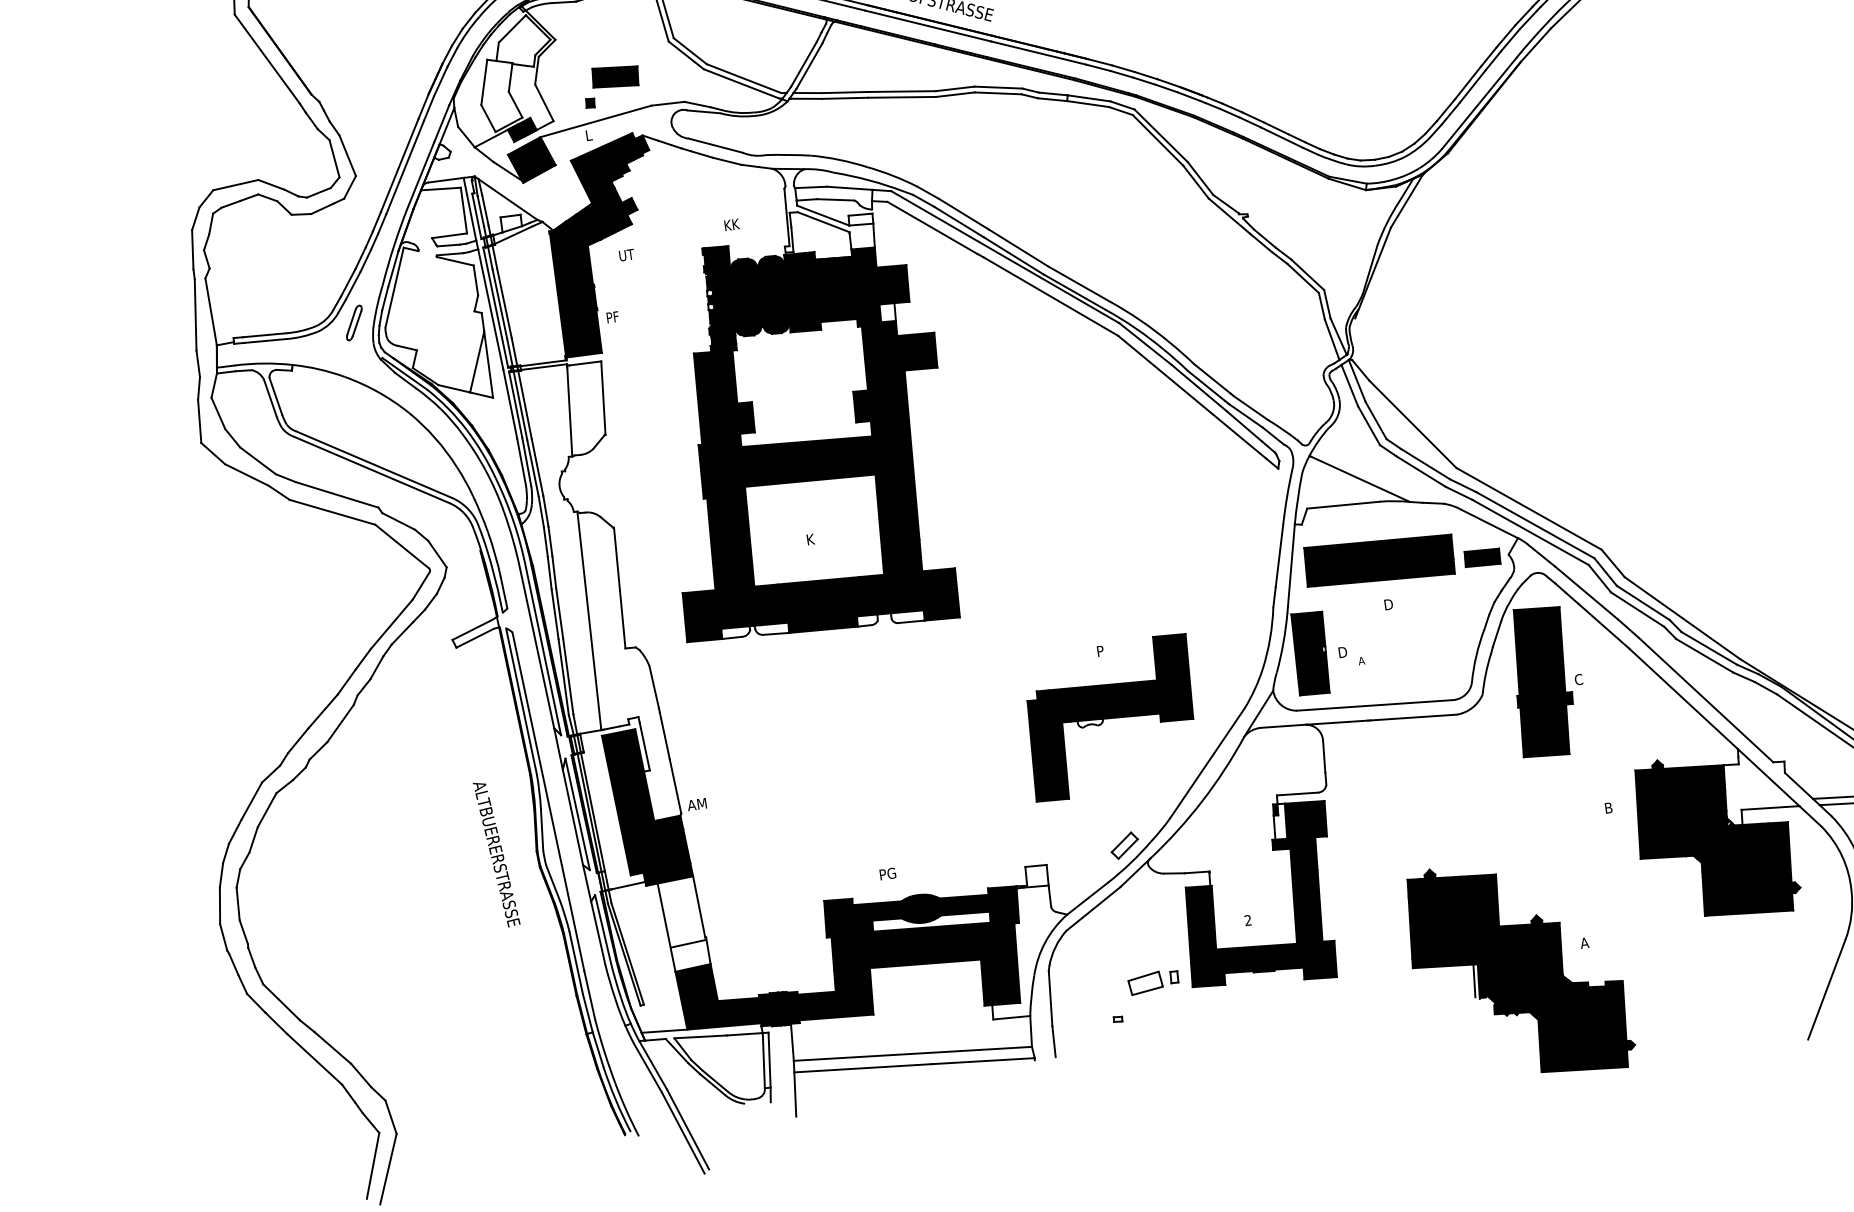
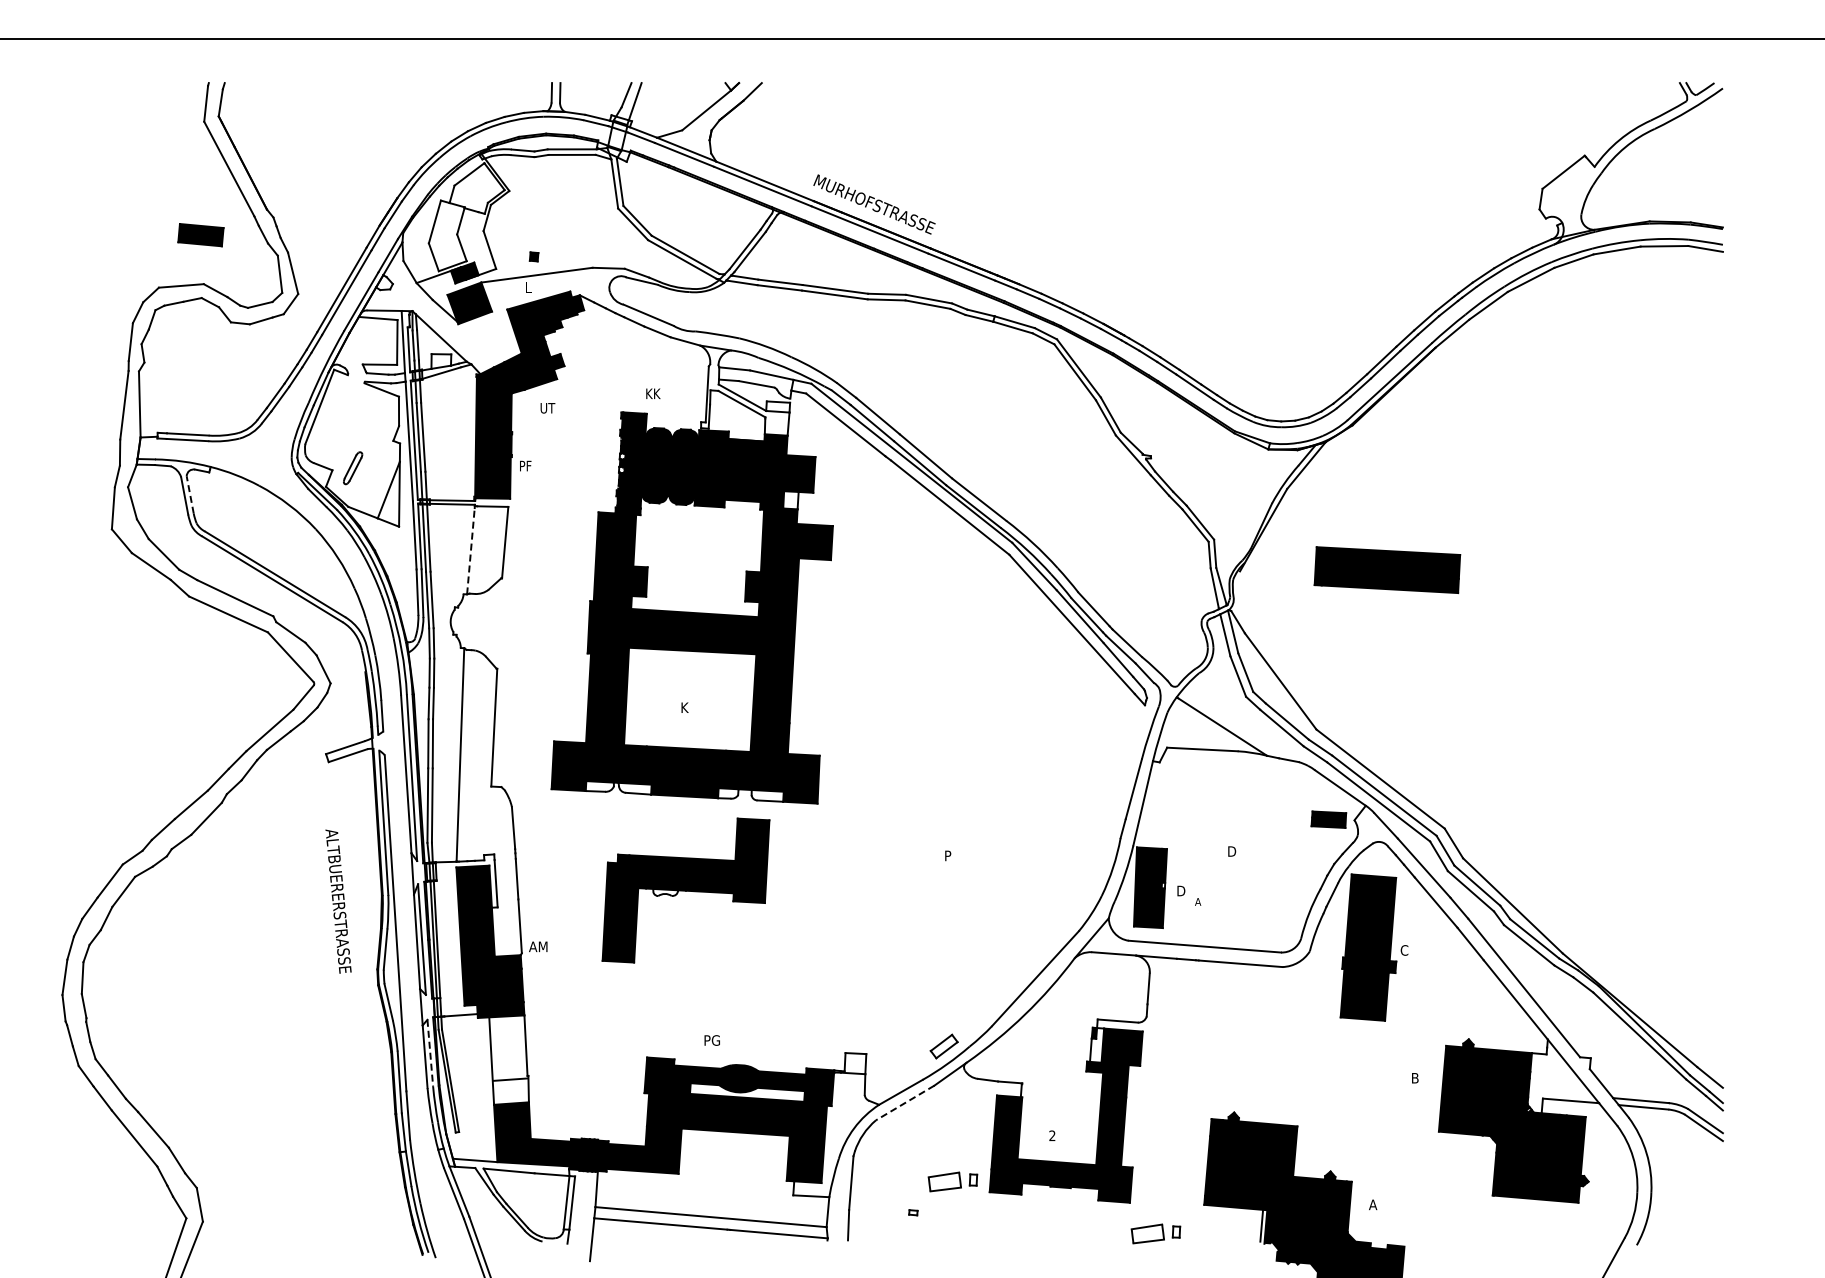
part: (615, 77) -> (200, 235), moved
part: (354, 323) -> (353, 468), moved
line: (276, 395) -> (190, 494), solid -> dashed
line: (569, 411) -> (470, 550), solid -> dashed
part: (1379, 560) -> (1387, 569), moved
part: (1110, 717) -> (685, 890), moved
text: (496, 854) -> (338, 901), moved
line: (1093, 908) -> (905, 1102), solid -> dashed
line: (603, 929) -> (430, 1053), solid -> dashed
part: (1367, 1004) -> (1155, 1233), added

